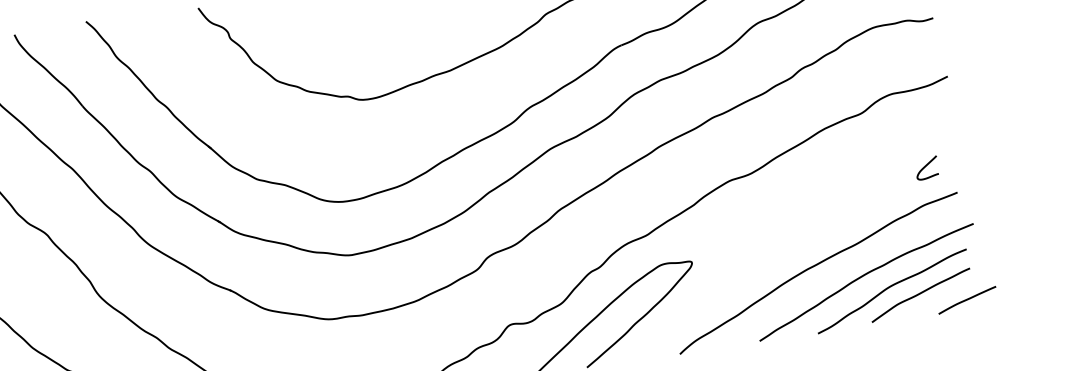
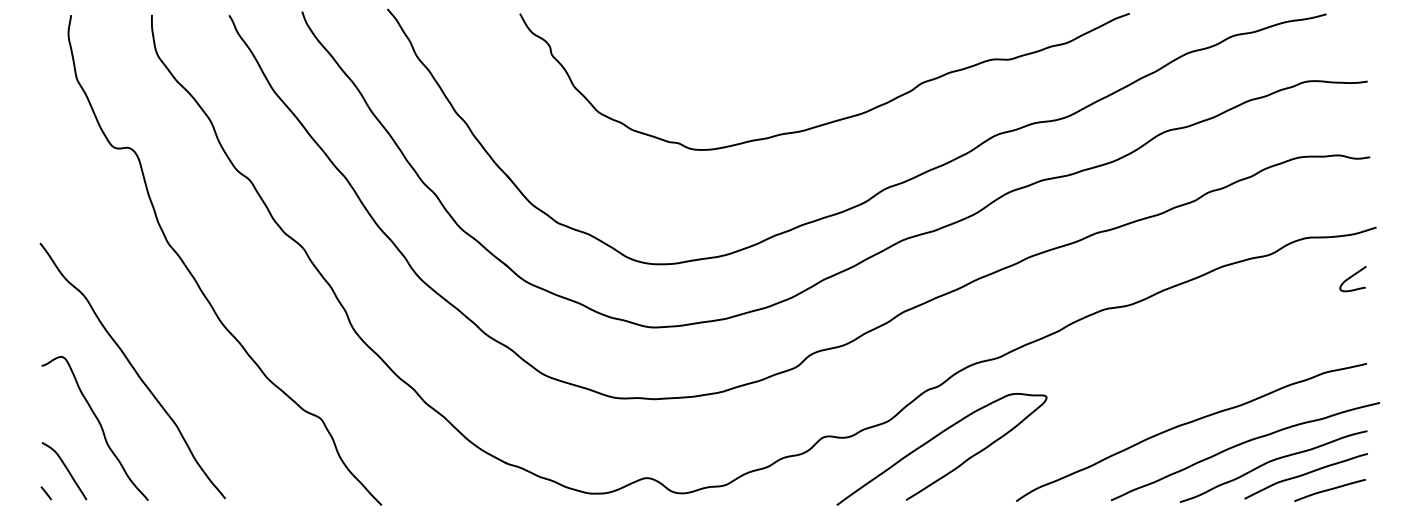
curve: (926, 166) -> (1352, 277), moved
curve: (966, 299) -> (1329, 489), moved

